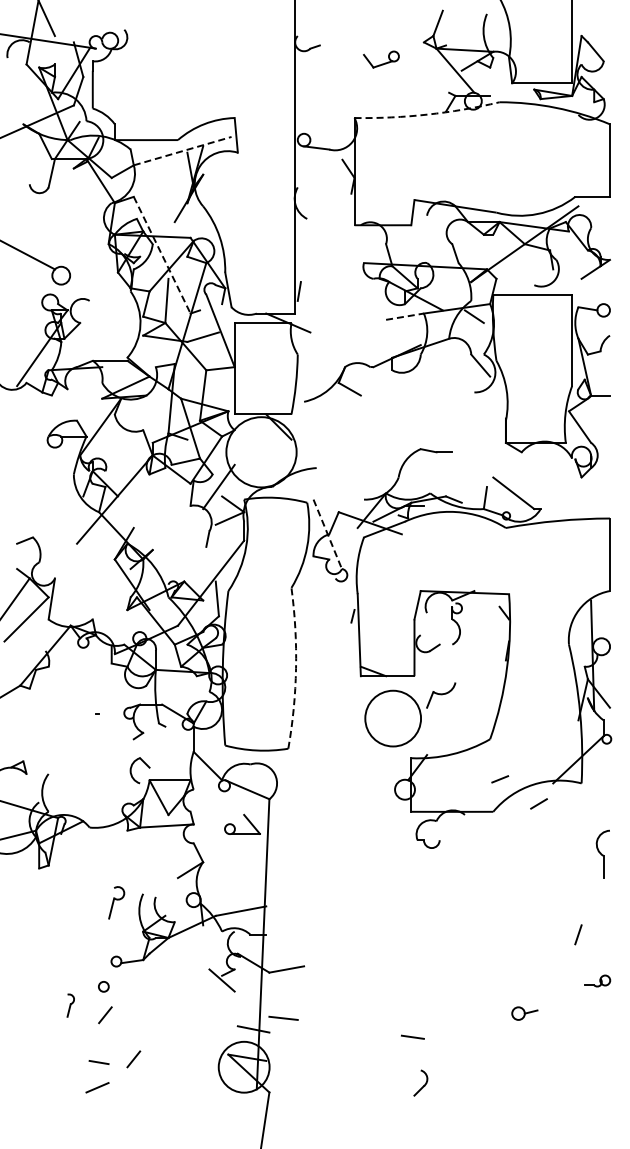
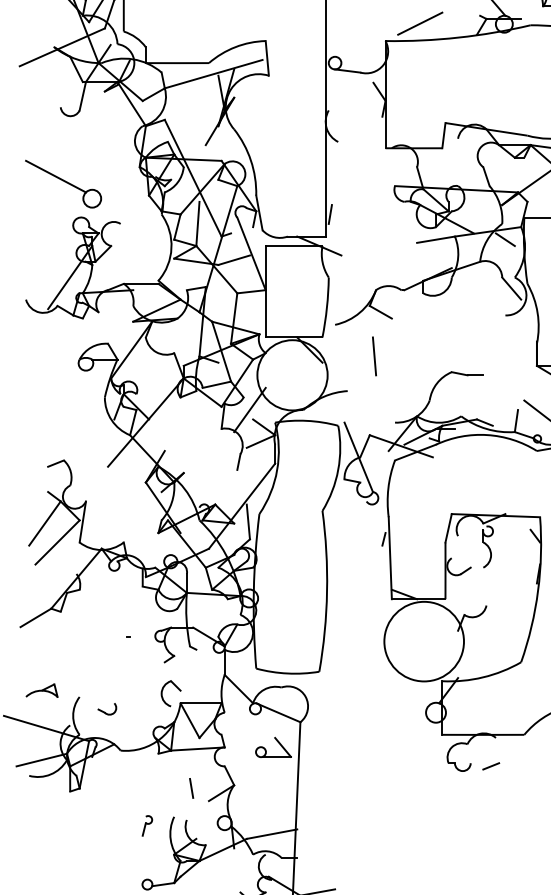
line: (389, 100) -> (420, 23), added
arc: (427, 114) -> (458, 37), dashed -> solid
line: (182, 151) -> (213, 74), dashed -> solid
line: (162, 255) -> (193, 178), dashed -> solid
line: (405, 316) -> (436, 239), dashed -> solid
line: (343, 433) -> (374, 356), added
line: (327, 534) -> (358, 457), dashed -> solid
arc: (296, 668) -> (327, 591), dashed -> solid
circle: (392, 718) -> (423, 641), size x1.43
line: (500, 779) -> (491, 766), moved
part: (76, 786) -> (107, 709), added
line: (160, 865) -> (191, 788), added
part: (115, 902) -> (146, 825), size x0.62

